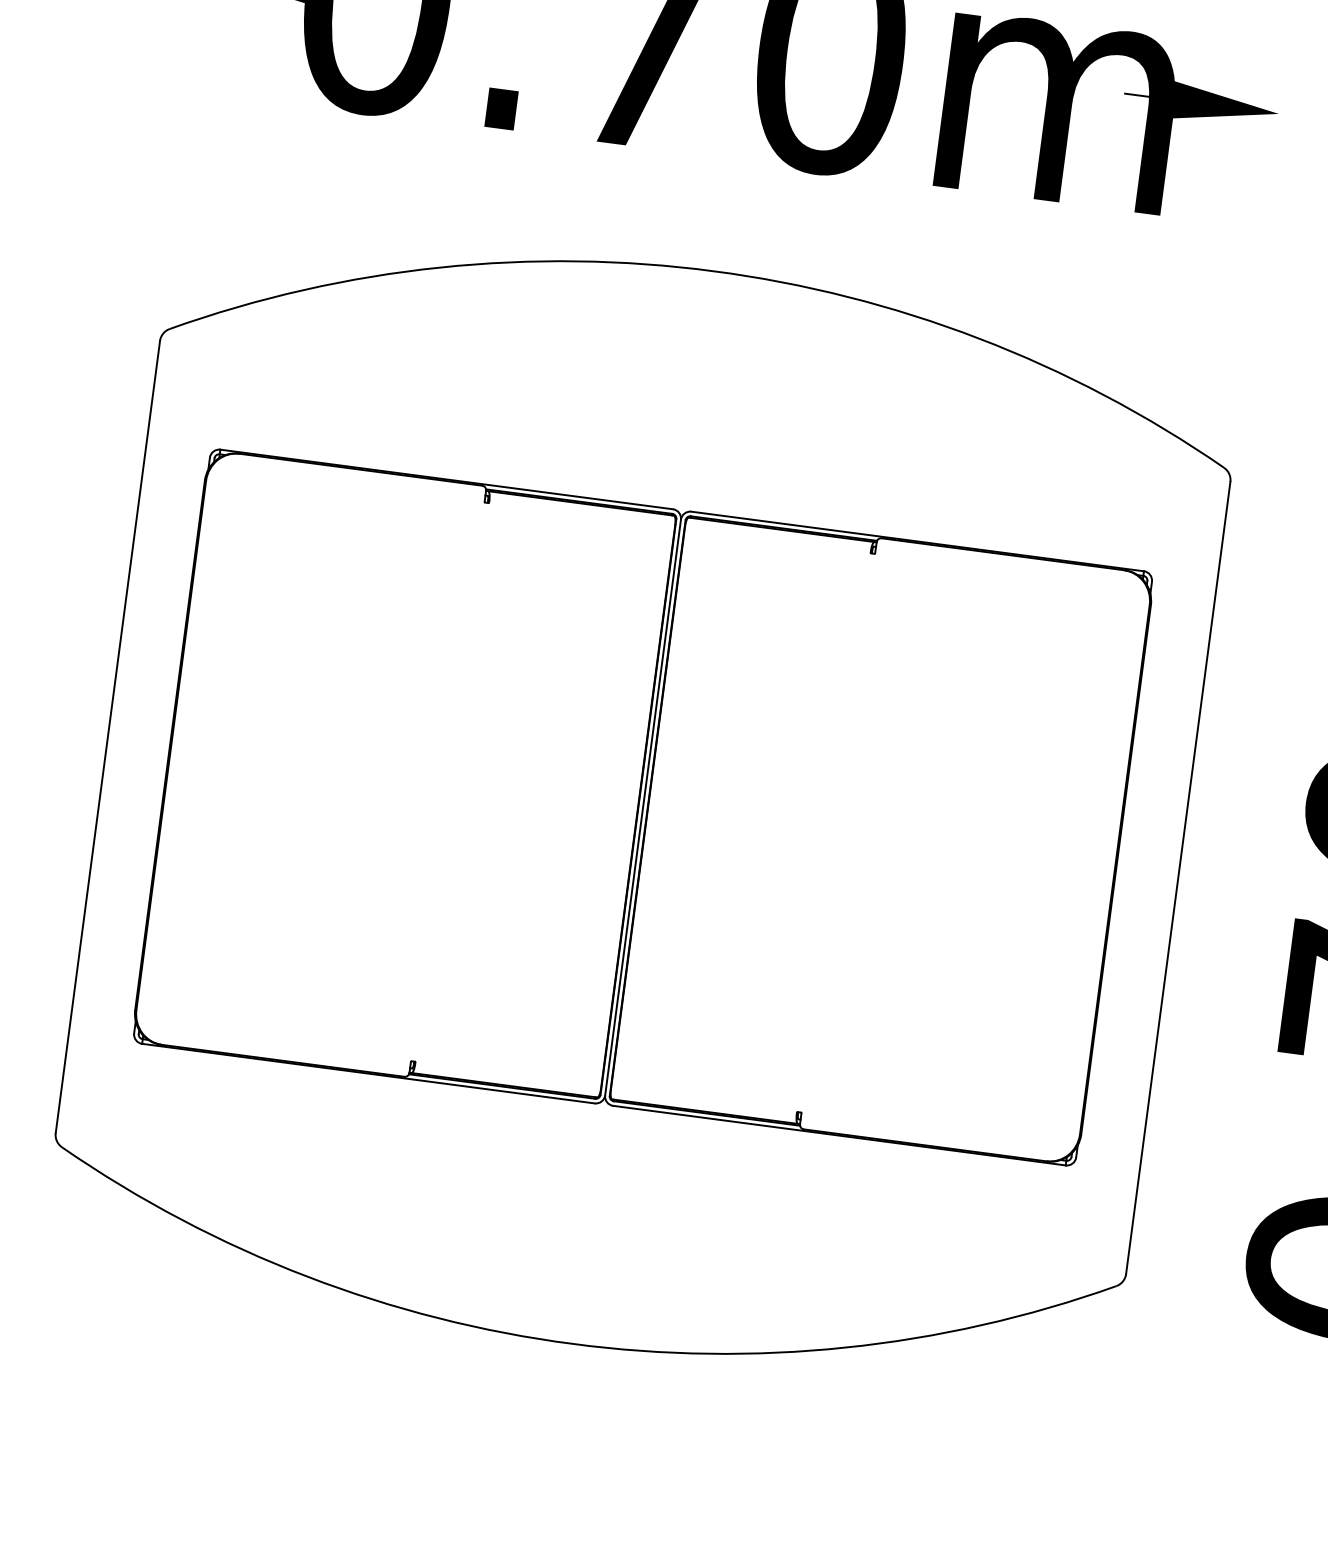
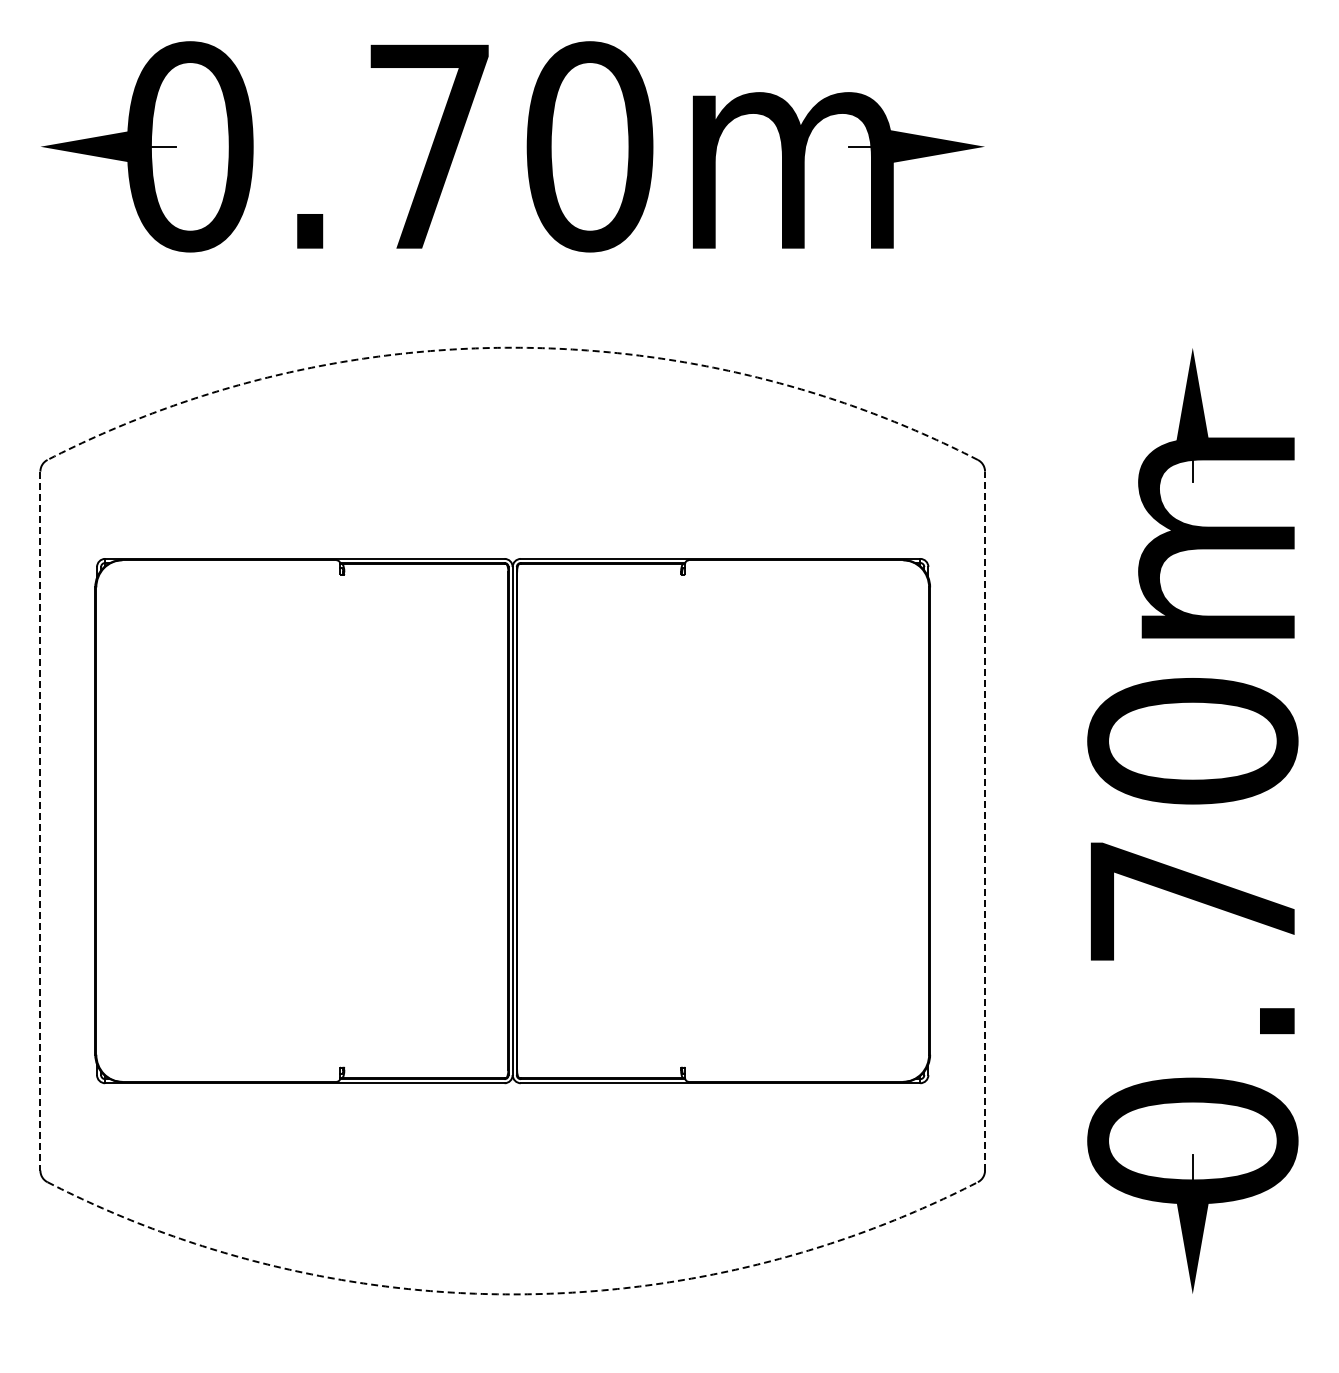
arc: (713, 270) -> (512, 347), solid -> dashed
line: (107, 737) -> (40, 821), solid -> dashed
line: (1178, 877) -> (985, 820), solid -> dashed
arc: (572, 1343) -> (512, 1294), solid -> dashed

